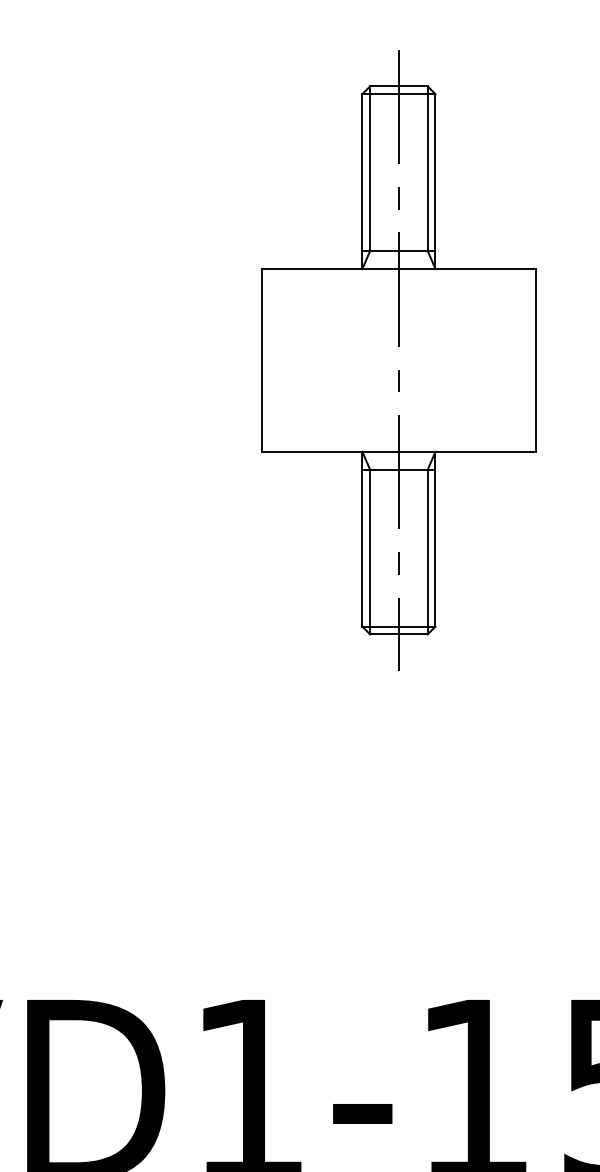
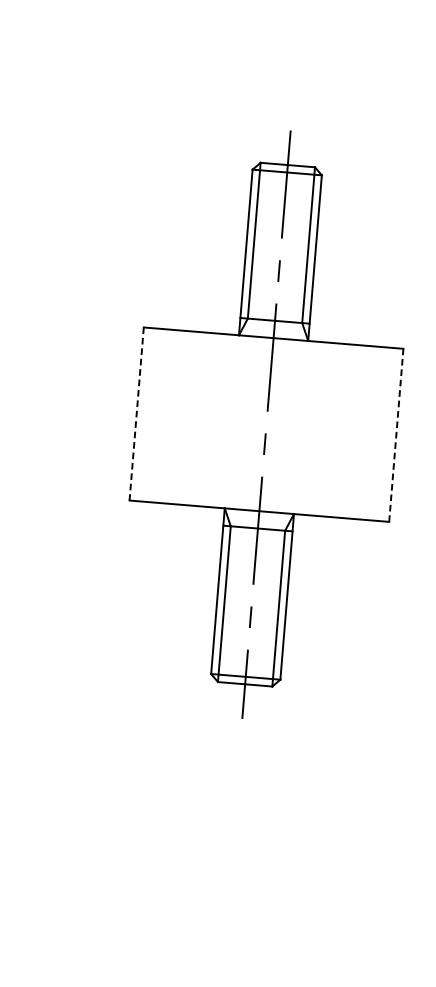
line: (535, 359) -> (395, 434), solid -> dashed
line: (261, 360) -> (136, 414), solid -> dashed

